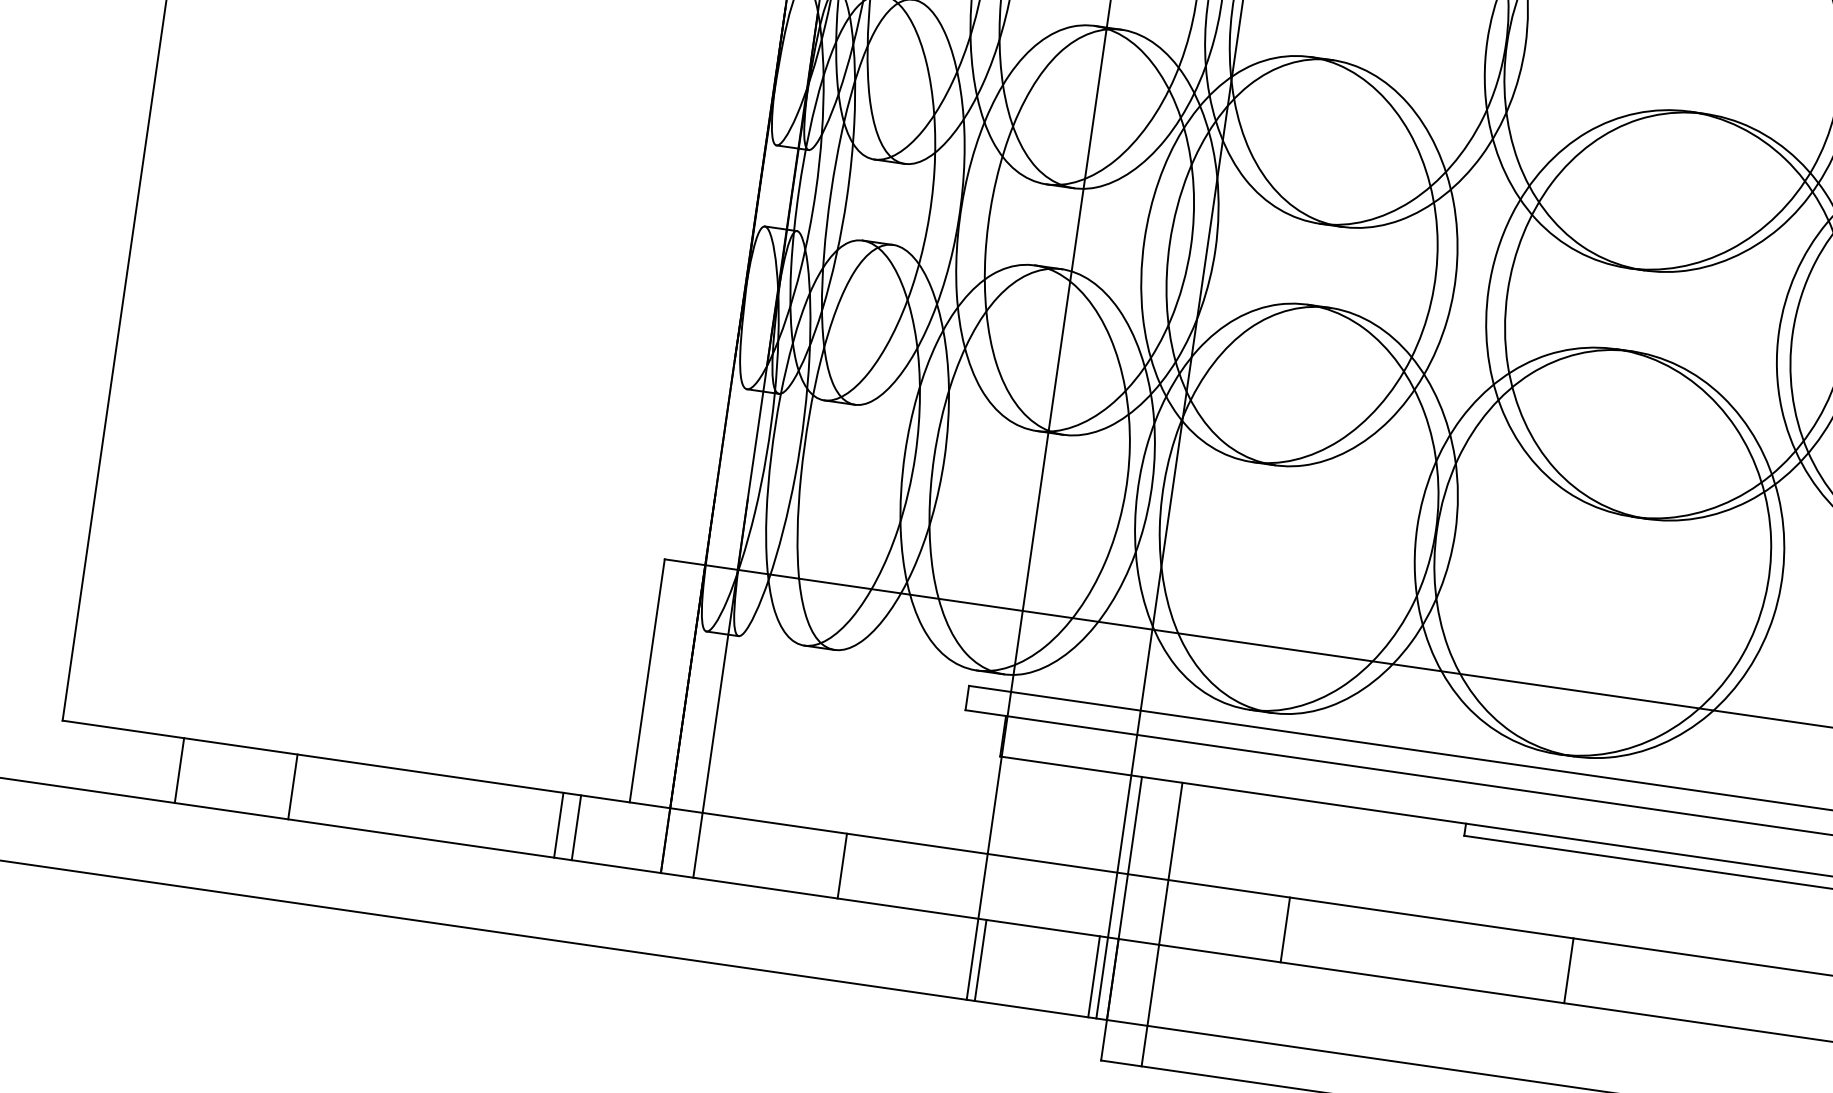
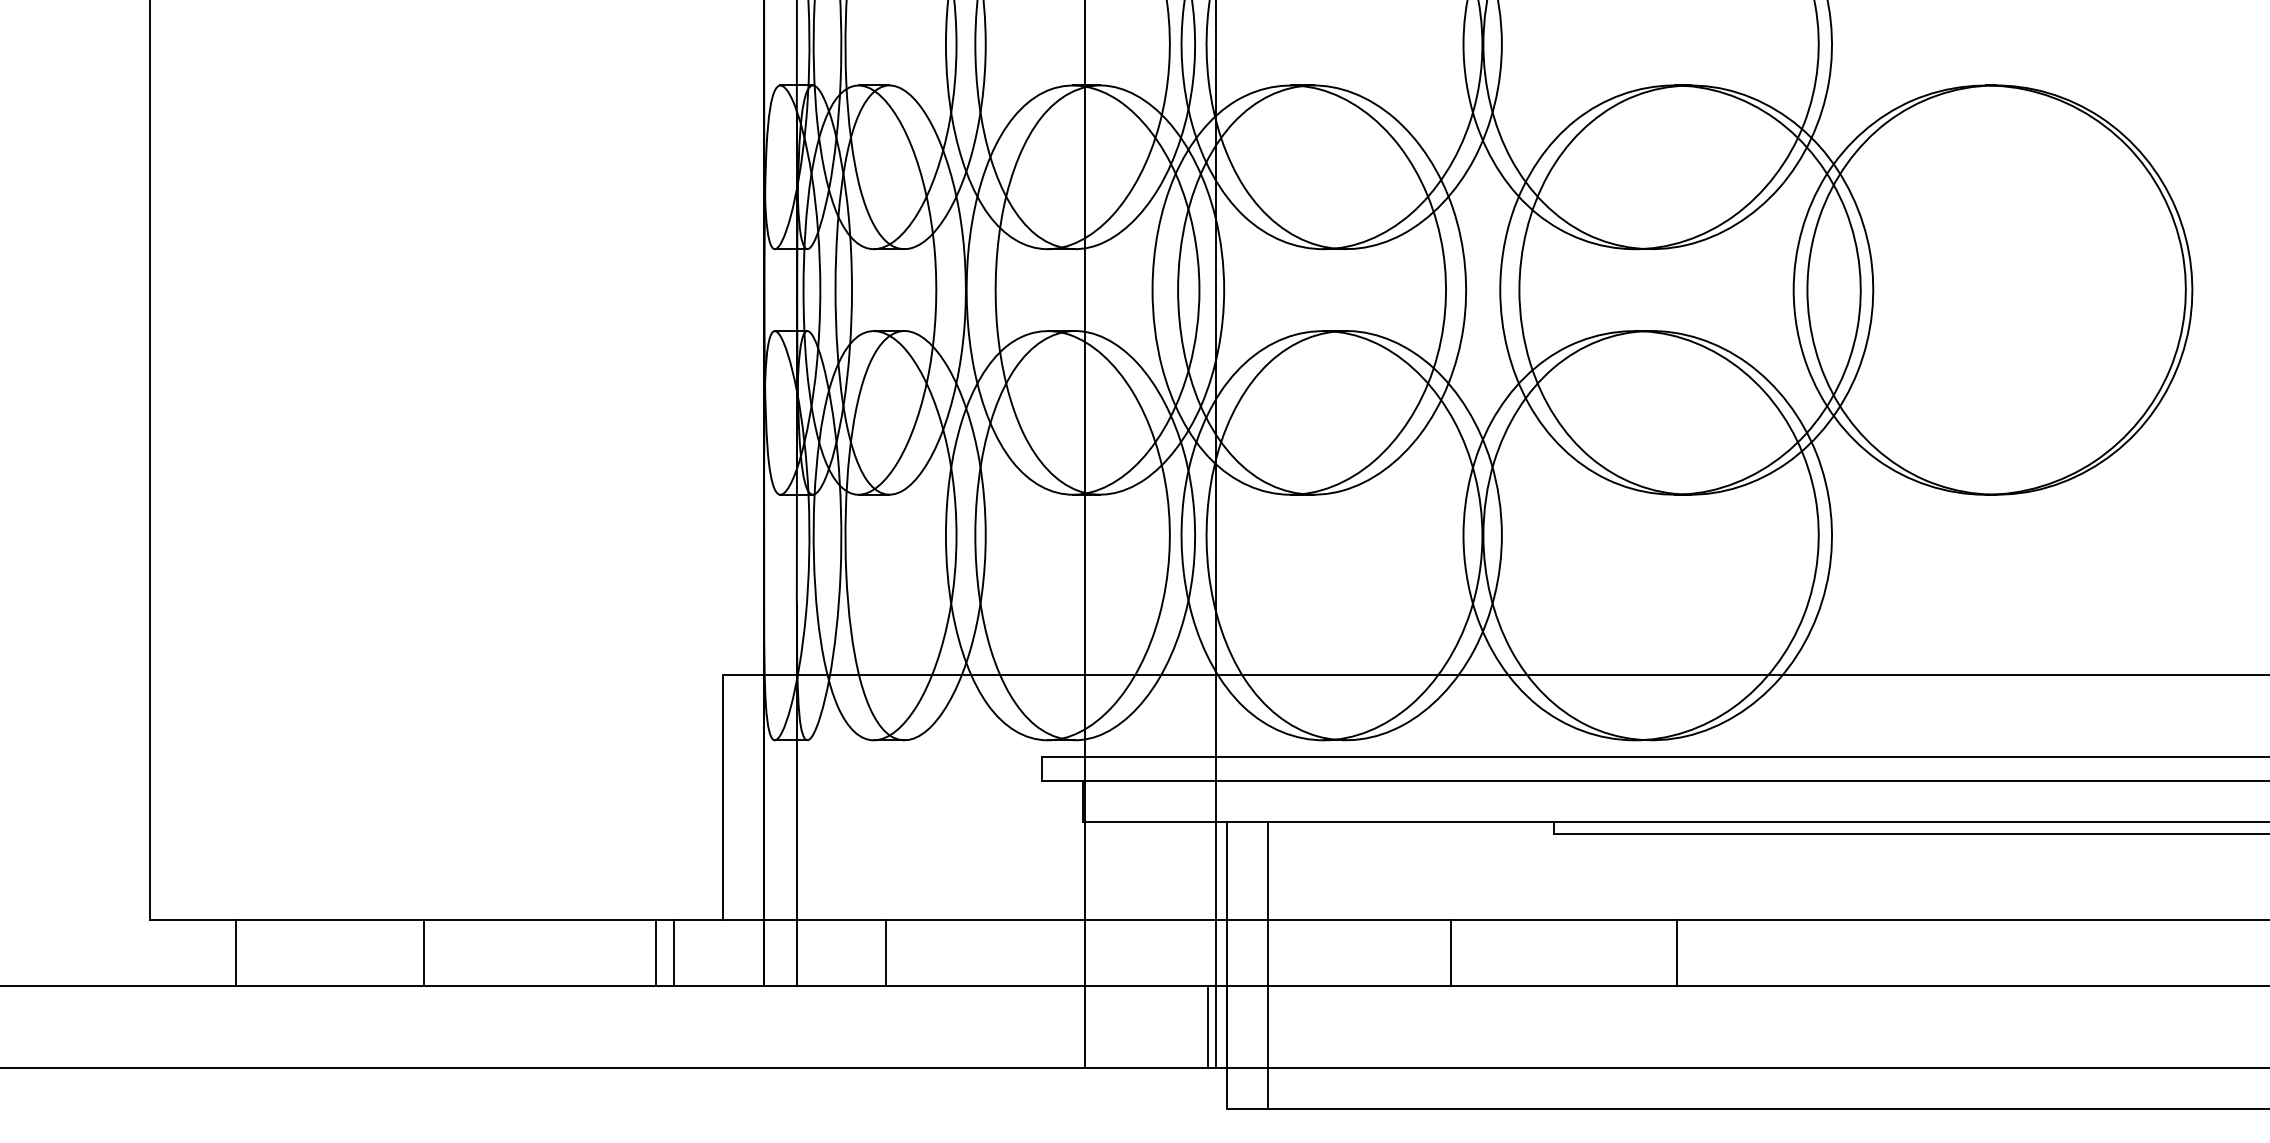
line: (179, 770) -> (236, 952), moved
line: (292, 786) -> (423, 952), moved
line: (842, 865) -> (885, 952), moved
line: (1285, 929) -> (1451, 952), moved
line: (981, 960) -> (1093, 1026), removed

